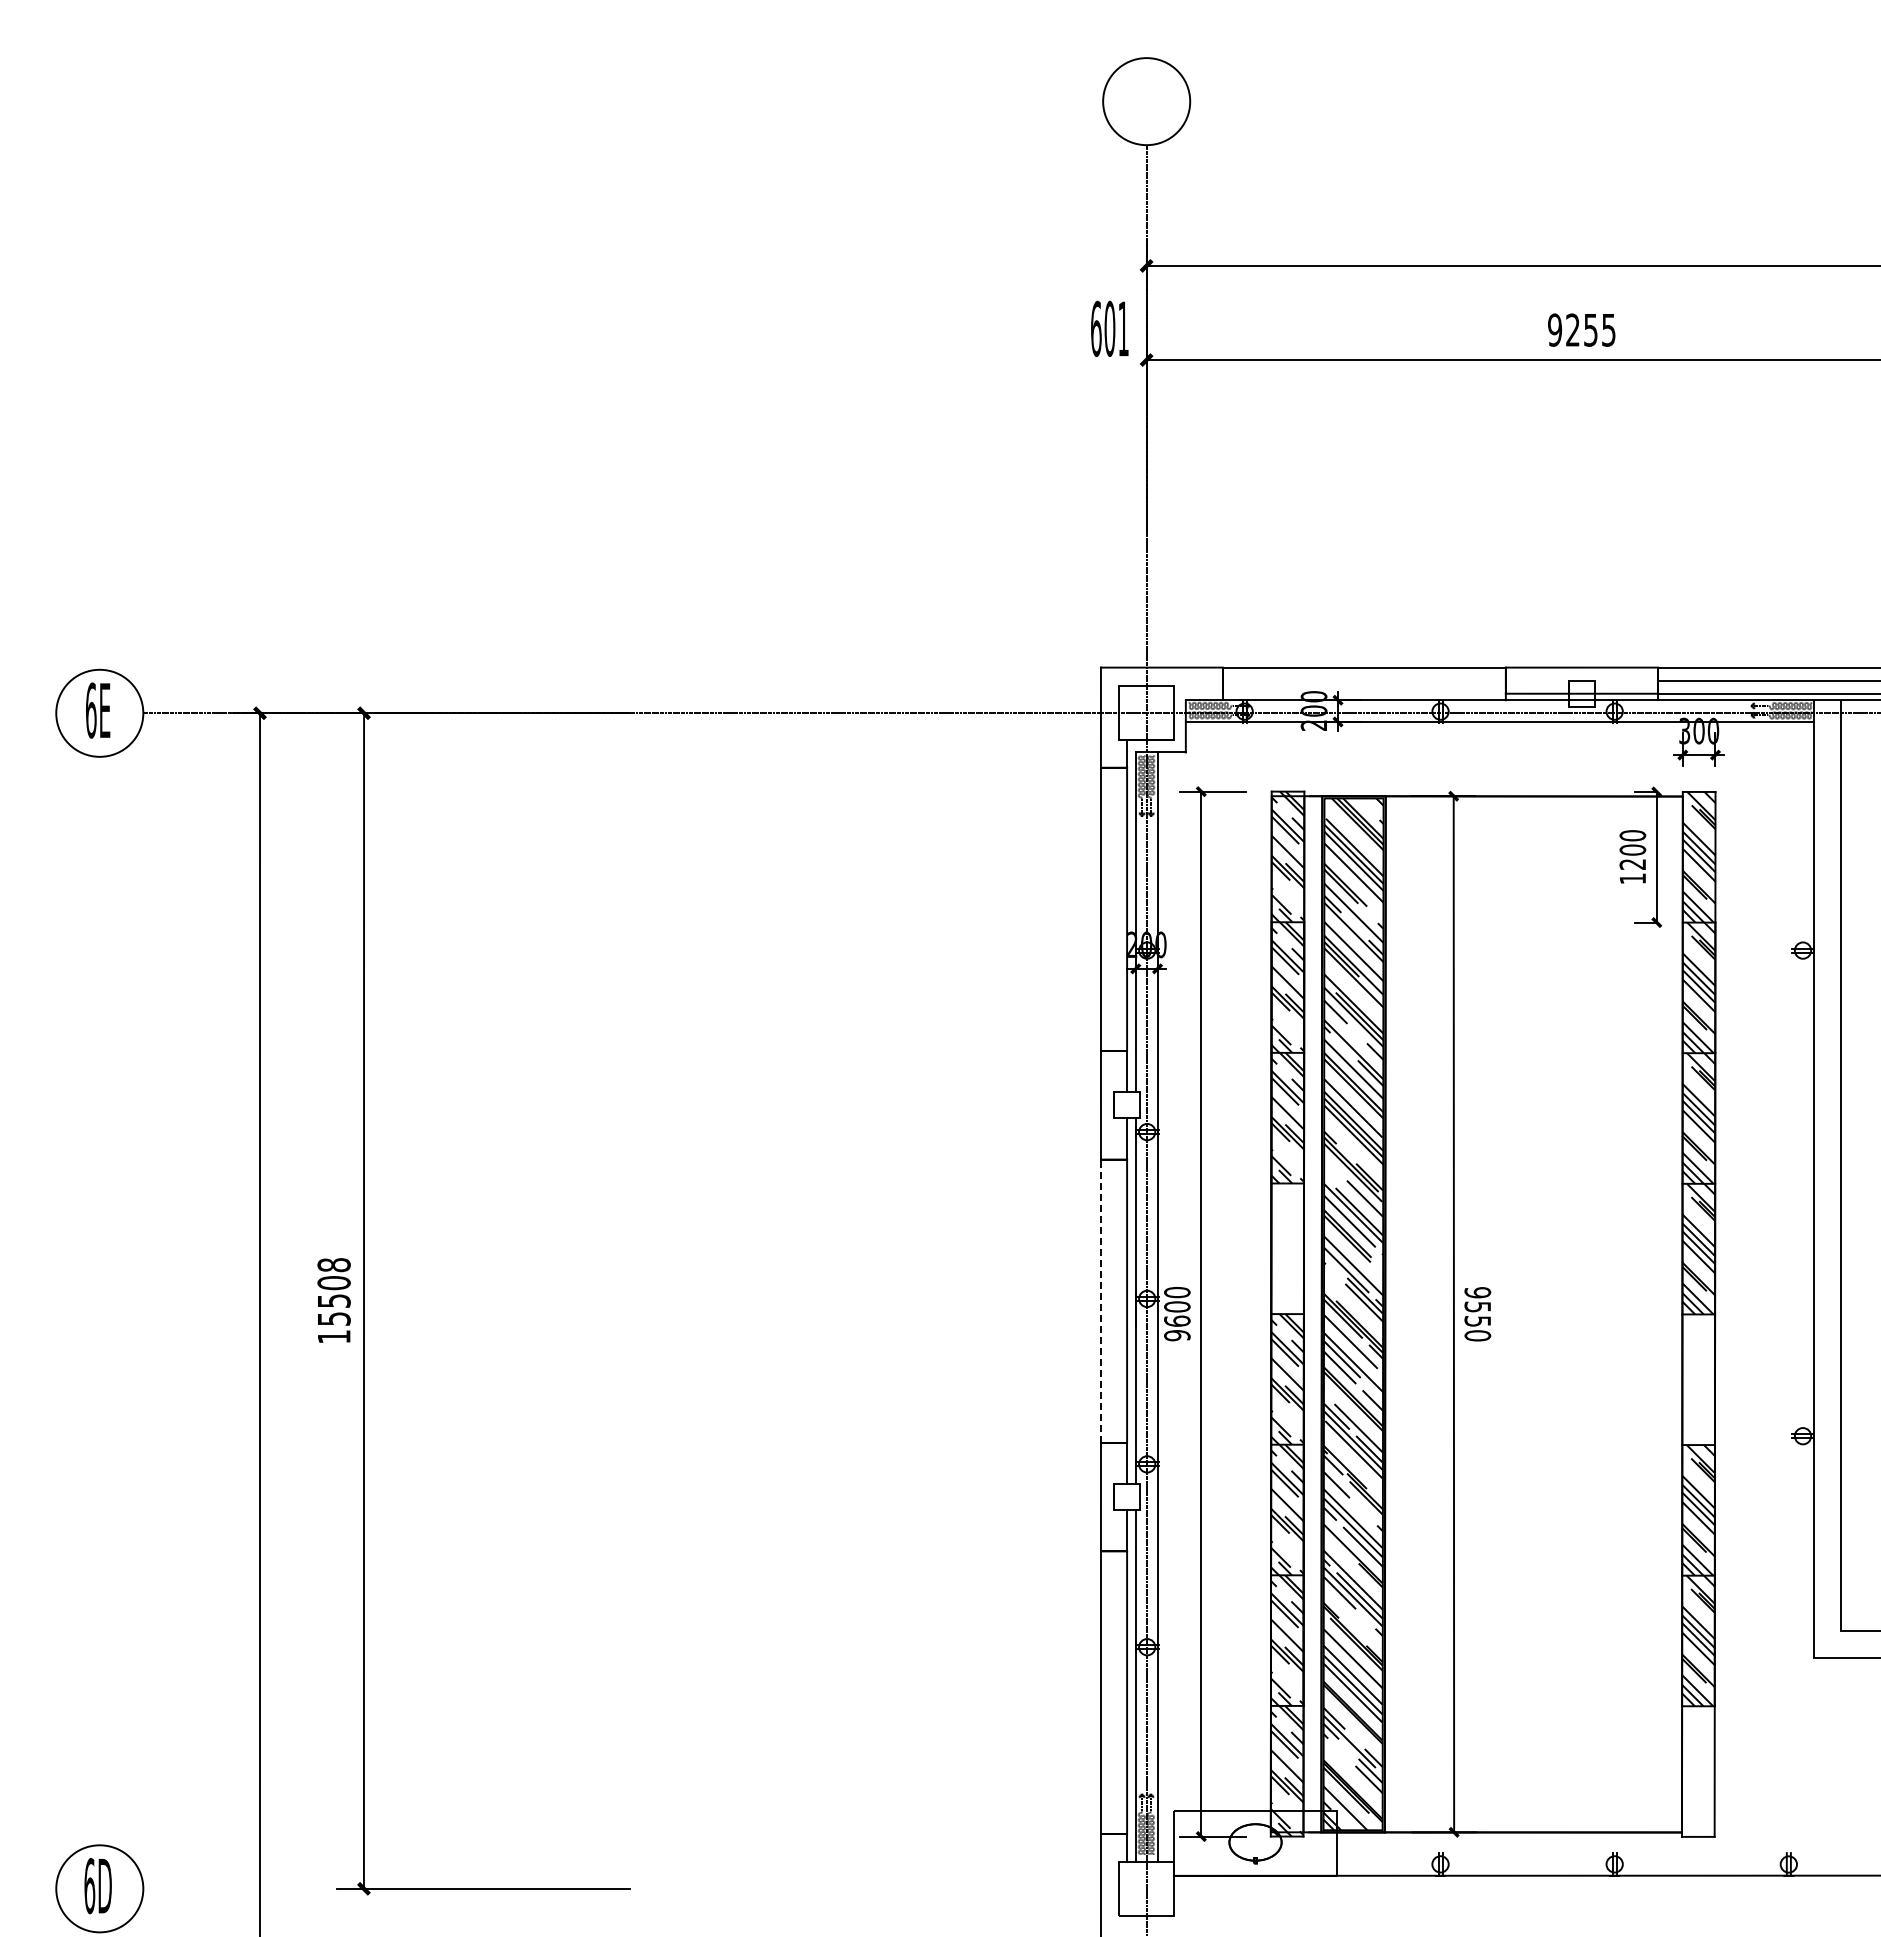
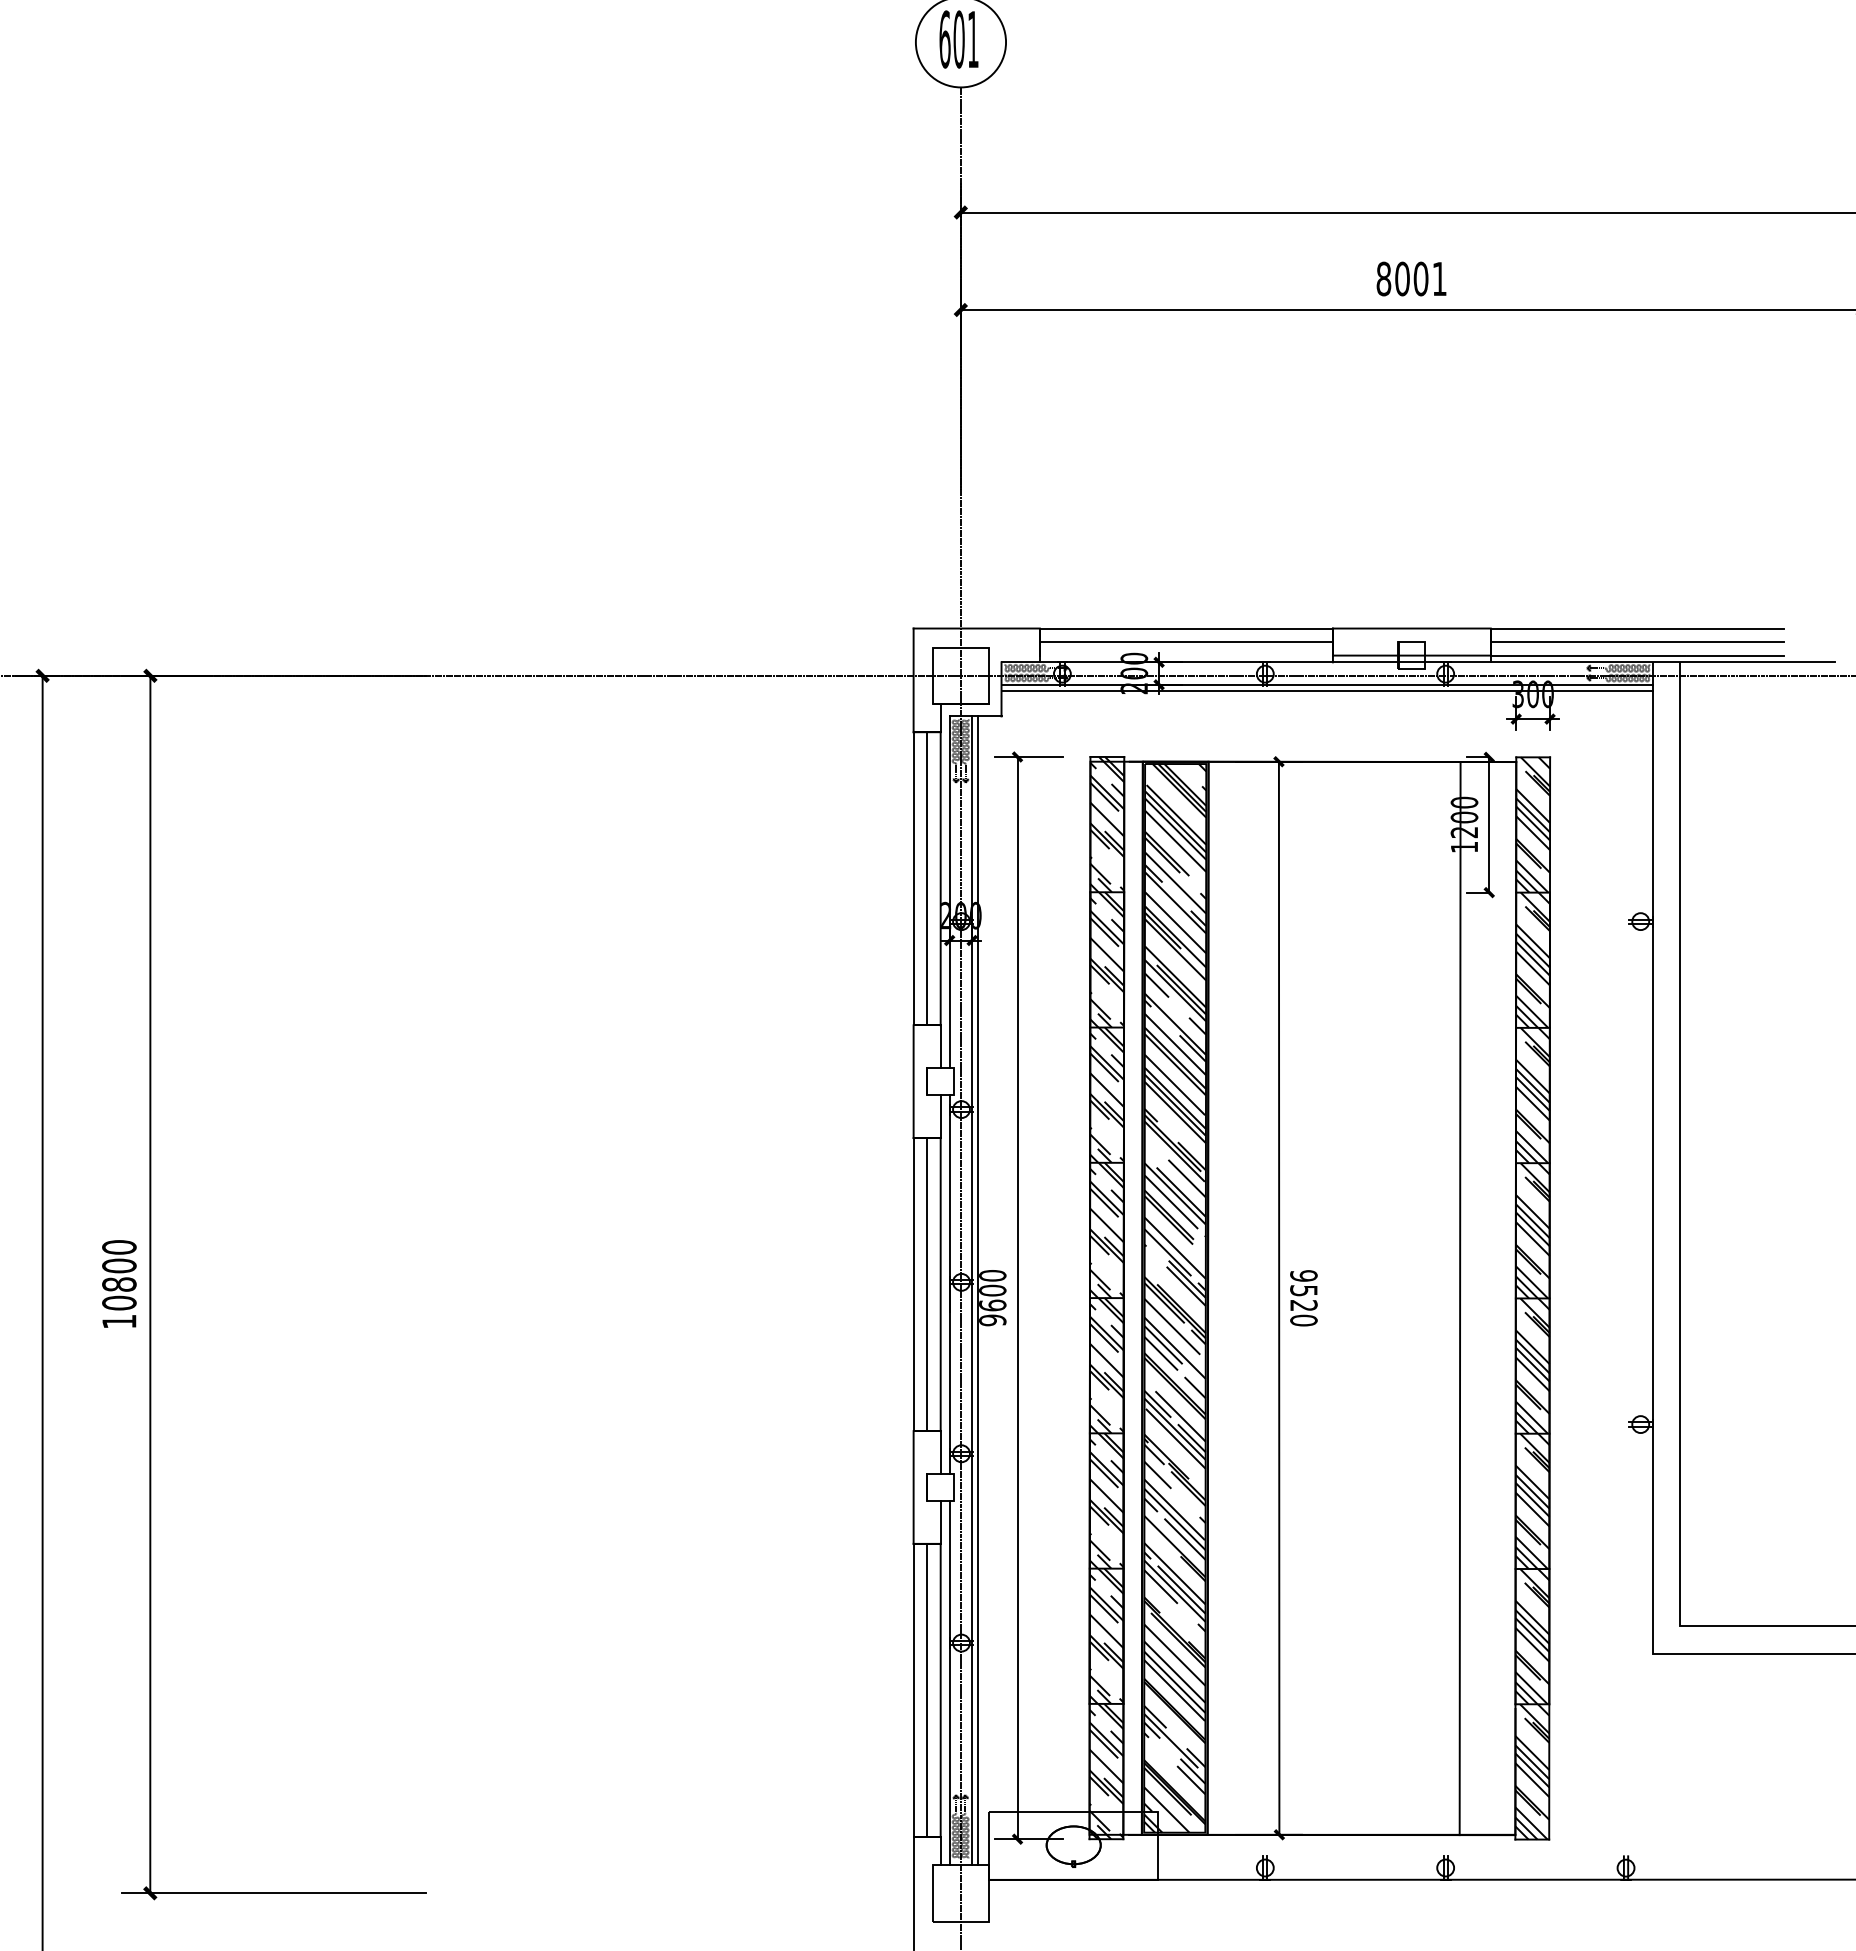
text: (1109, 328) -> (958, 39), moved
text: (1581, 329) -> (1411, 278), 9255 -> 8001
line: (1363, 680) -> (1185, 641), added
line: (1499, 727) -> (1326, 690), added
line: (1114, 908) -> (927, 878), added
hatch: (1287, 1248) -> (1106, 1230), added
text: (333, 1291) -> (118, 1274), 15508 -> 10800
line: (1100, 1300) -> (913, 1284), dashed -> solid
line: (1114, 1300) -> (927, 1284), added
line: (1162, 1306) -> (977, 1290), added
line: (1628, 1314) -> (1459, 1298), added
text: (1477, 1321) -> (1303, 1305), 9550 -> 9520
hatch: (1698, 1379) -> (1532, 1365), added
line: (1114, 1692) -> (927, 1690), added
hatch: (1698, 1771) -> (1532, 1771), added

